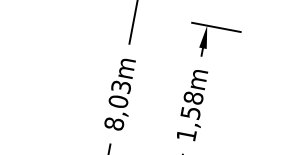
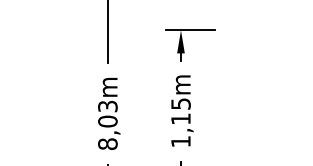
text: (191, 105) -> (180, 111), 1,58m -> 1,15m

